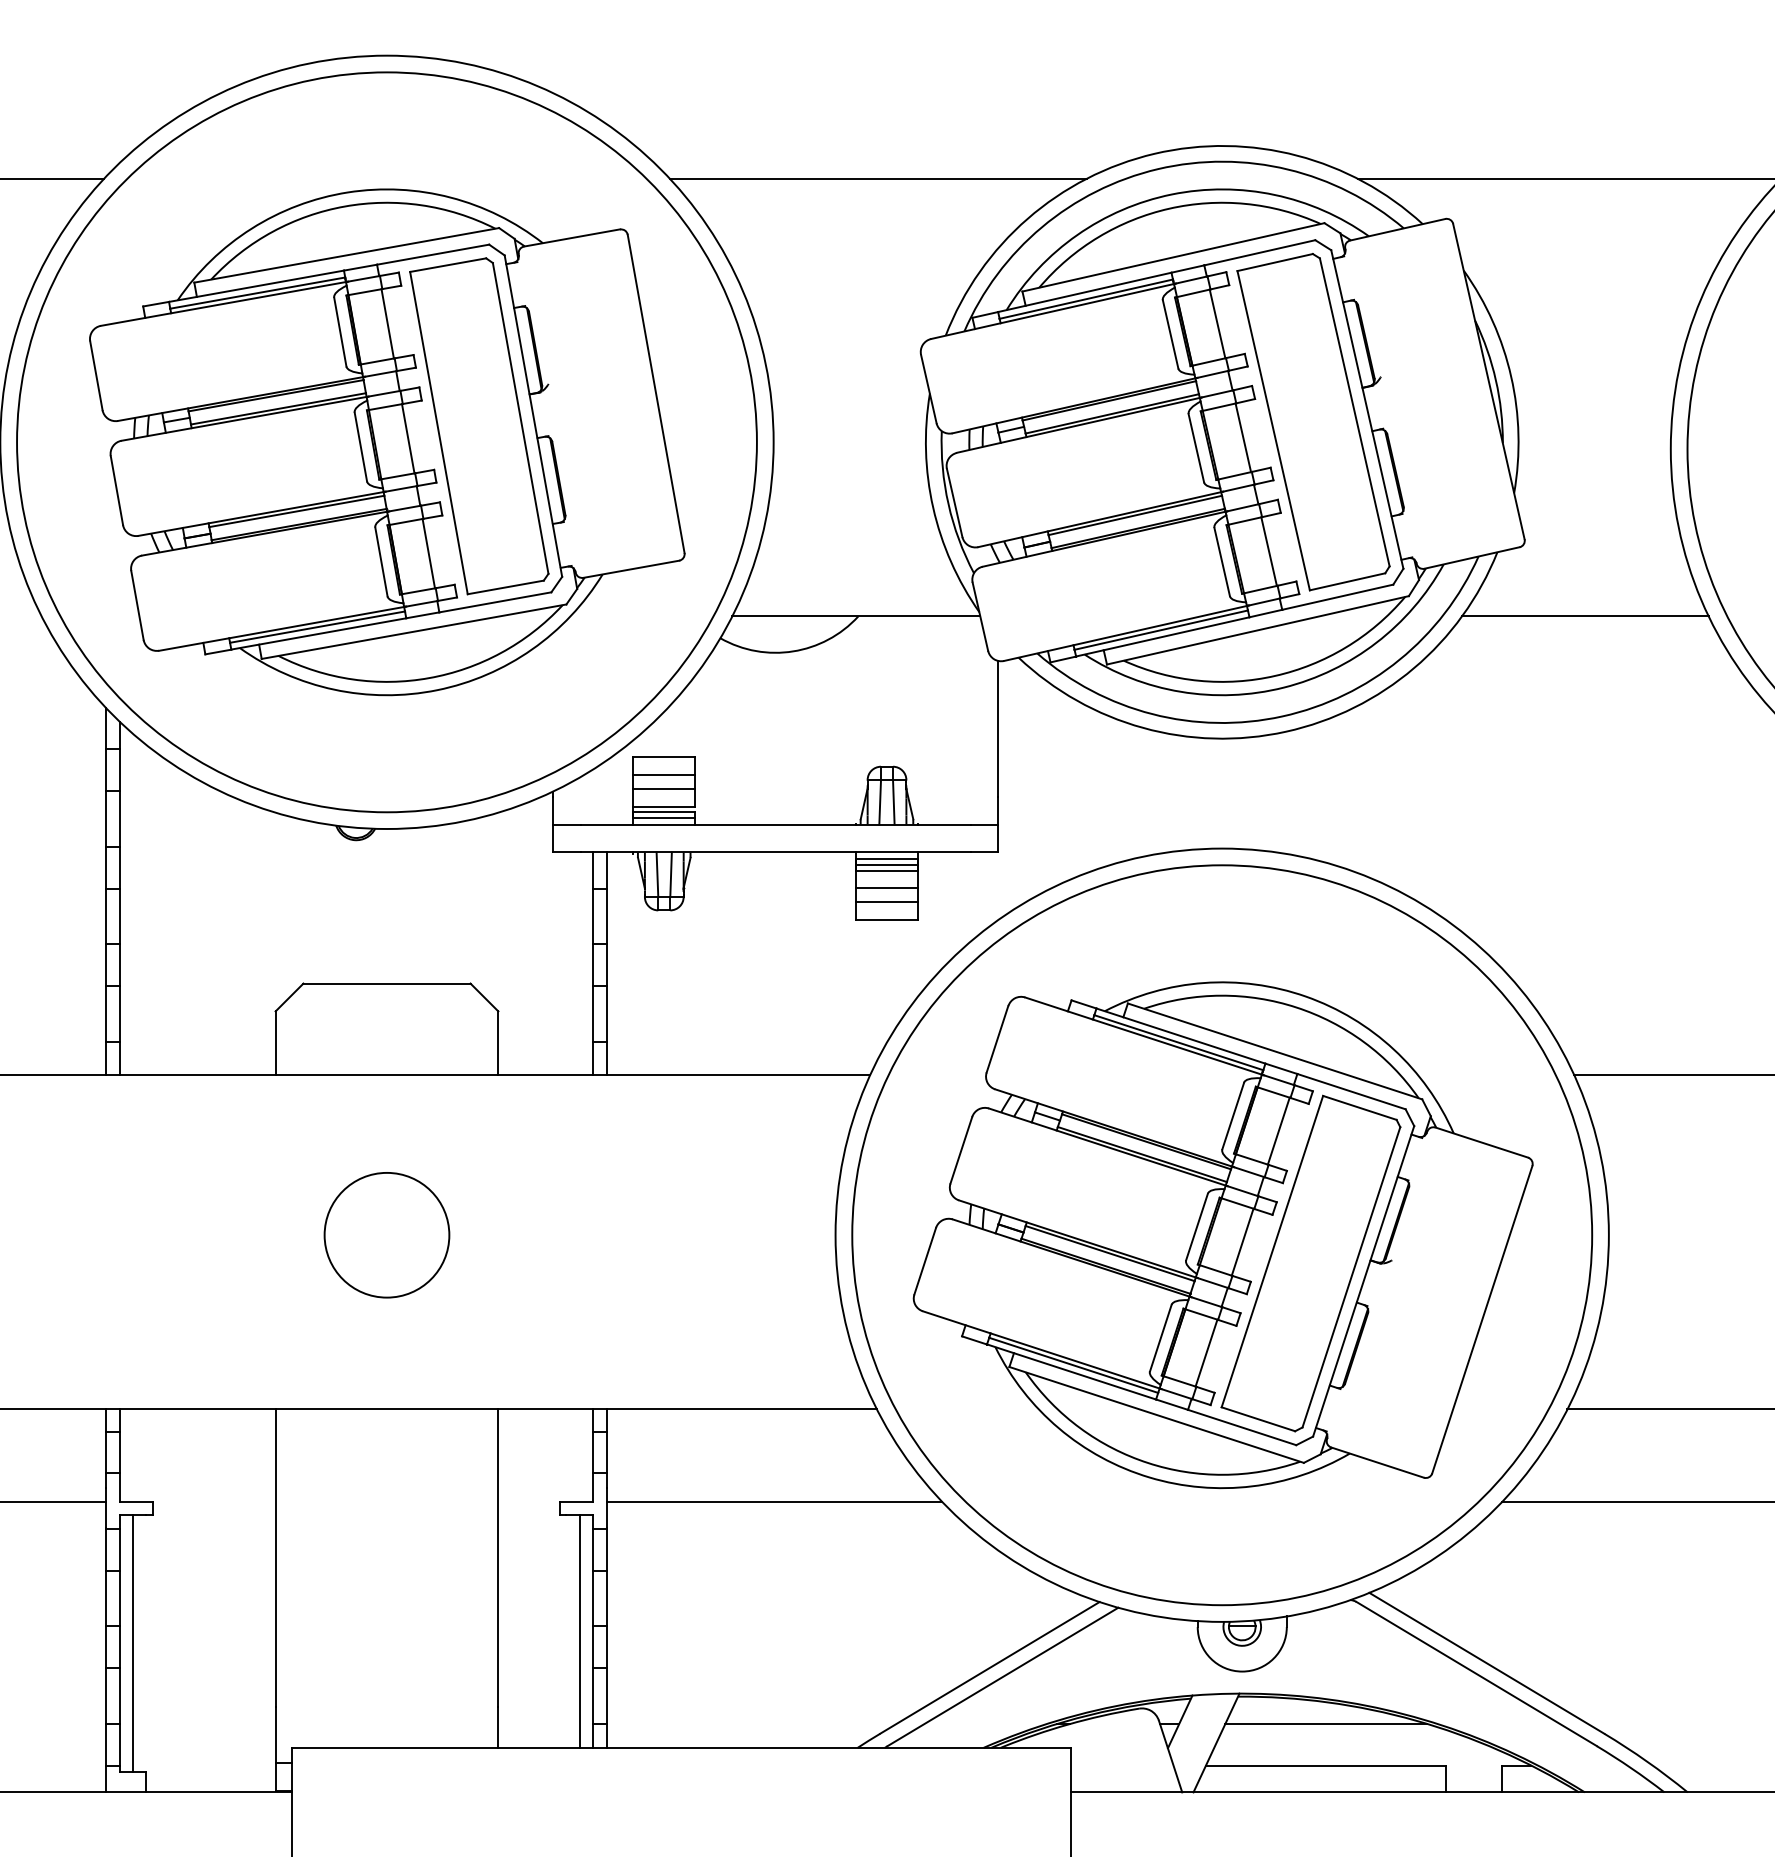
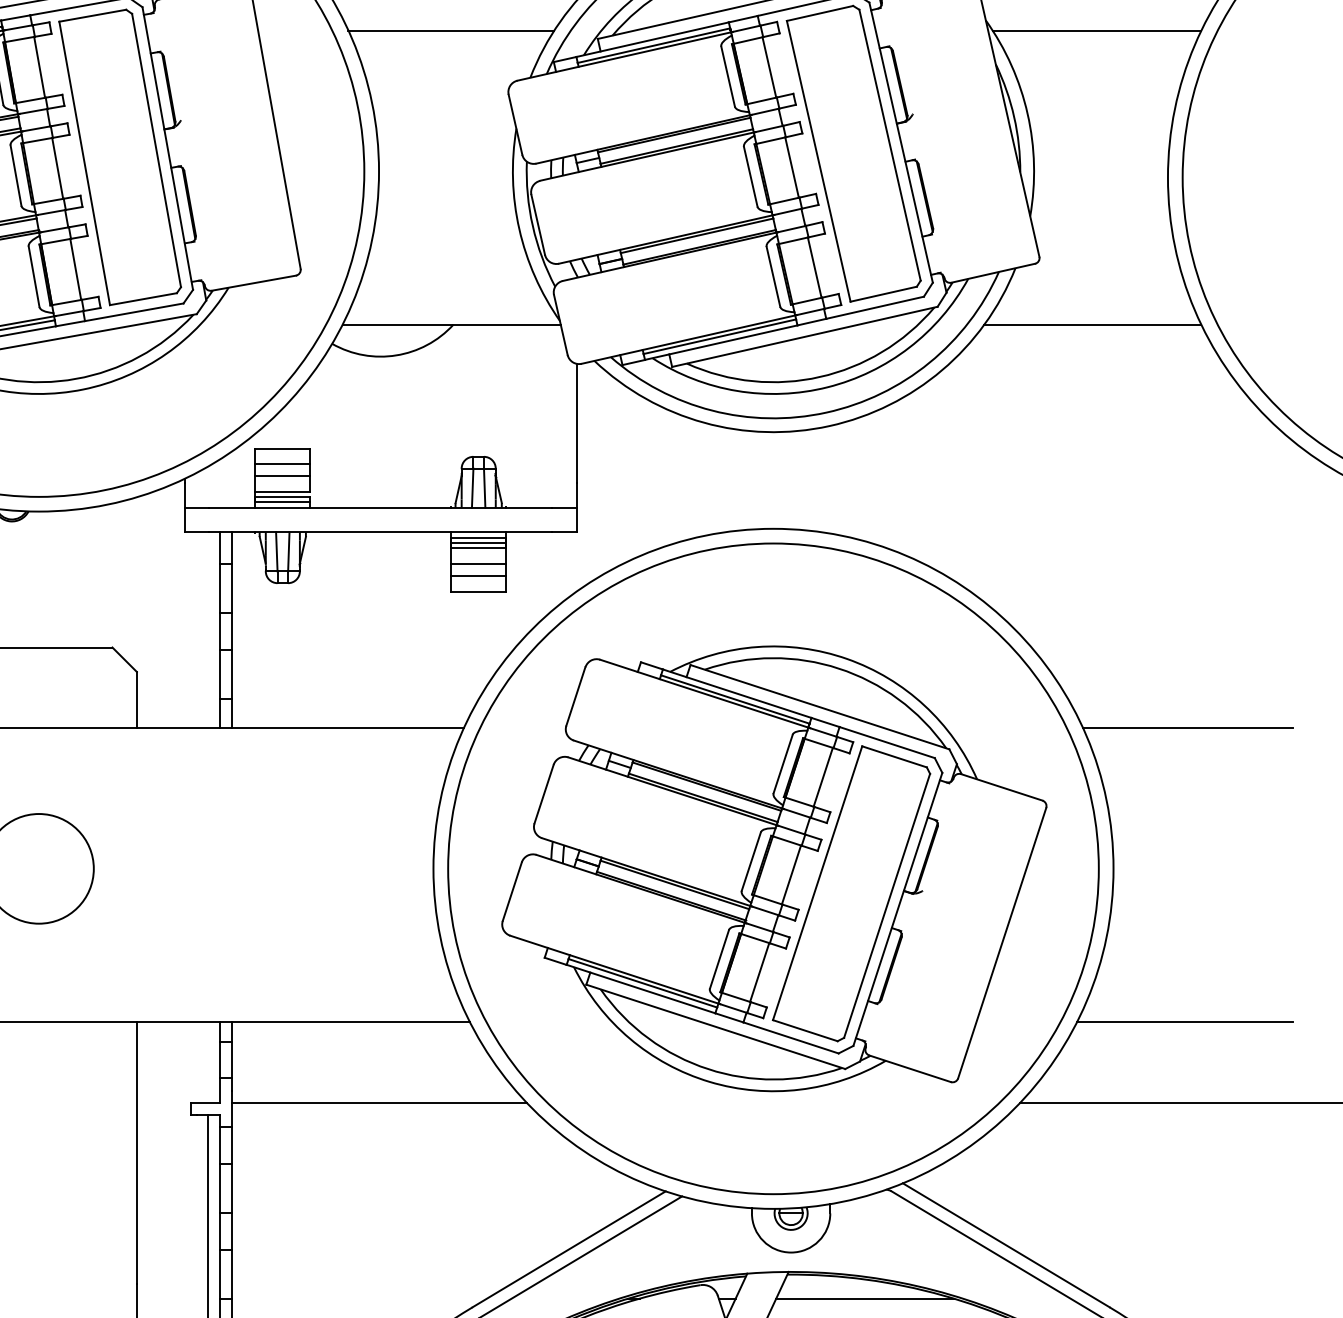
line: (855, 282) -> (450, 31), added
line: (1589, 282) -> (1096, 31), added

